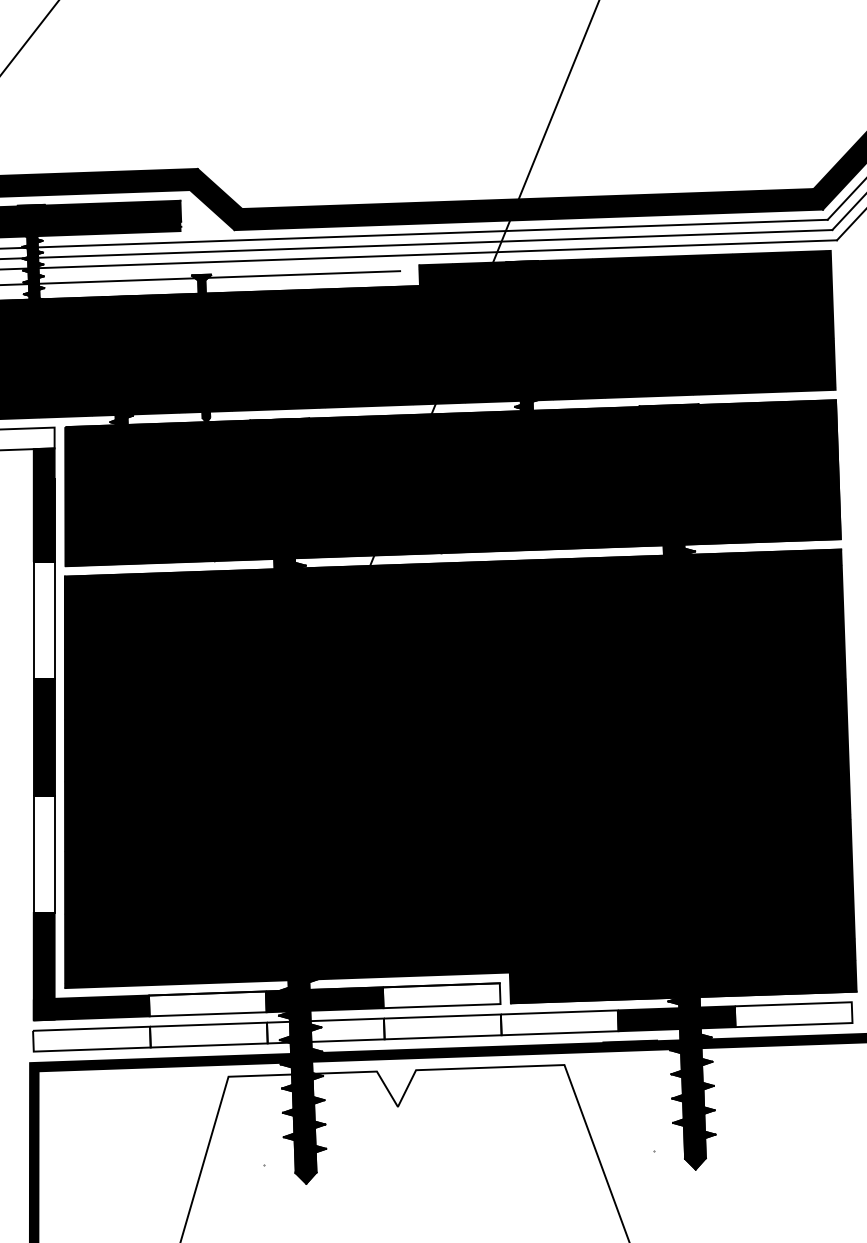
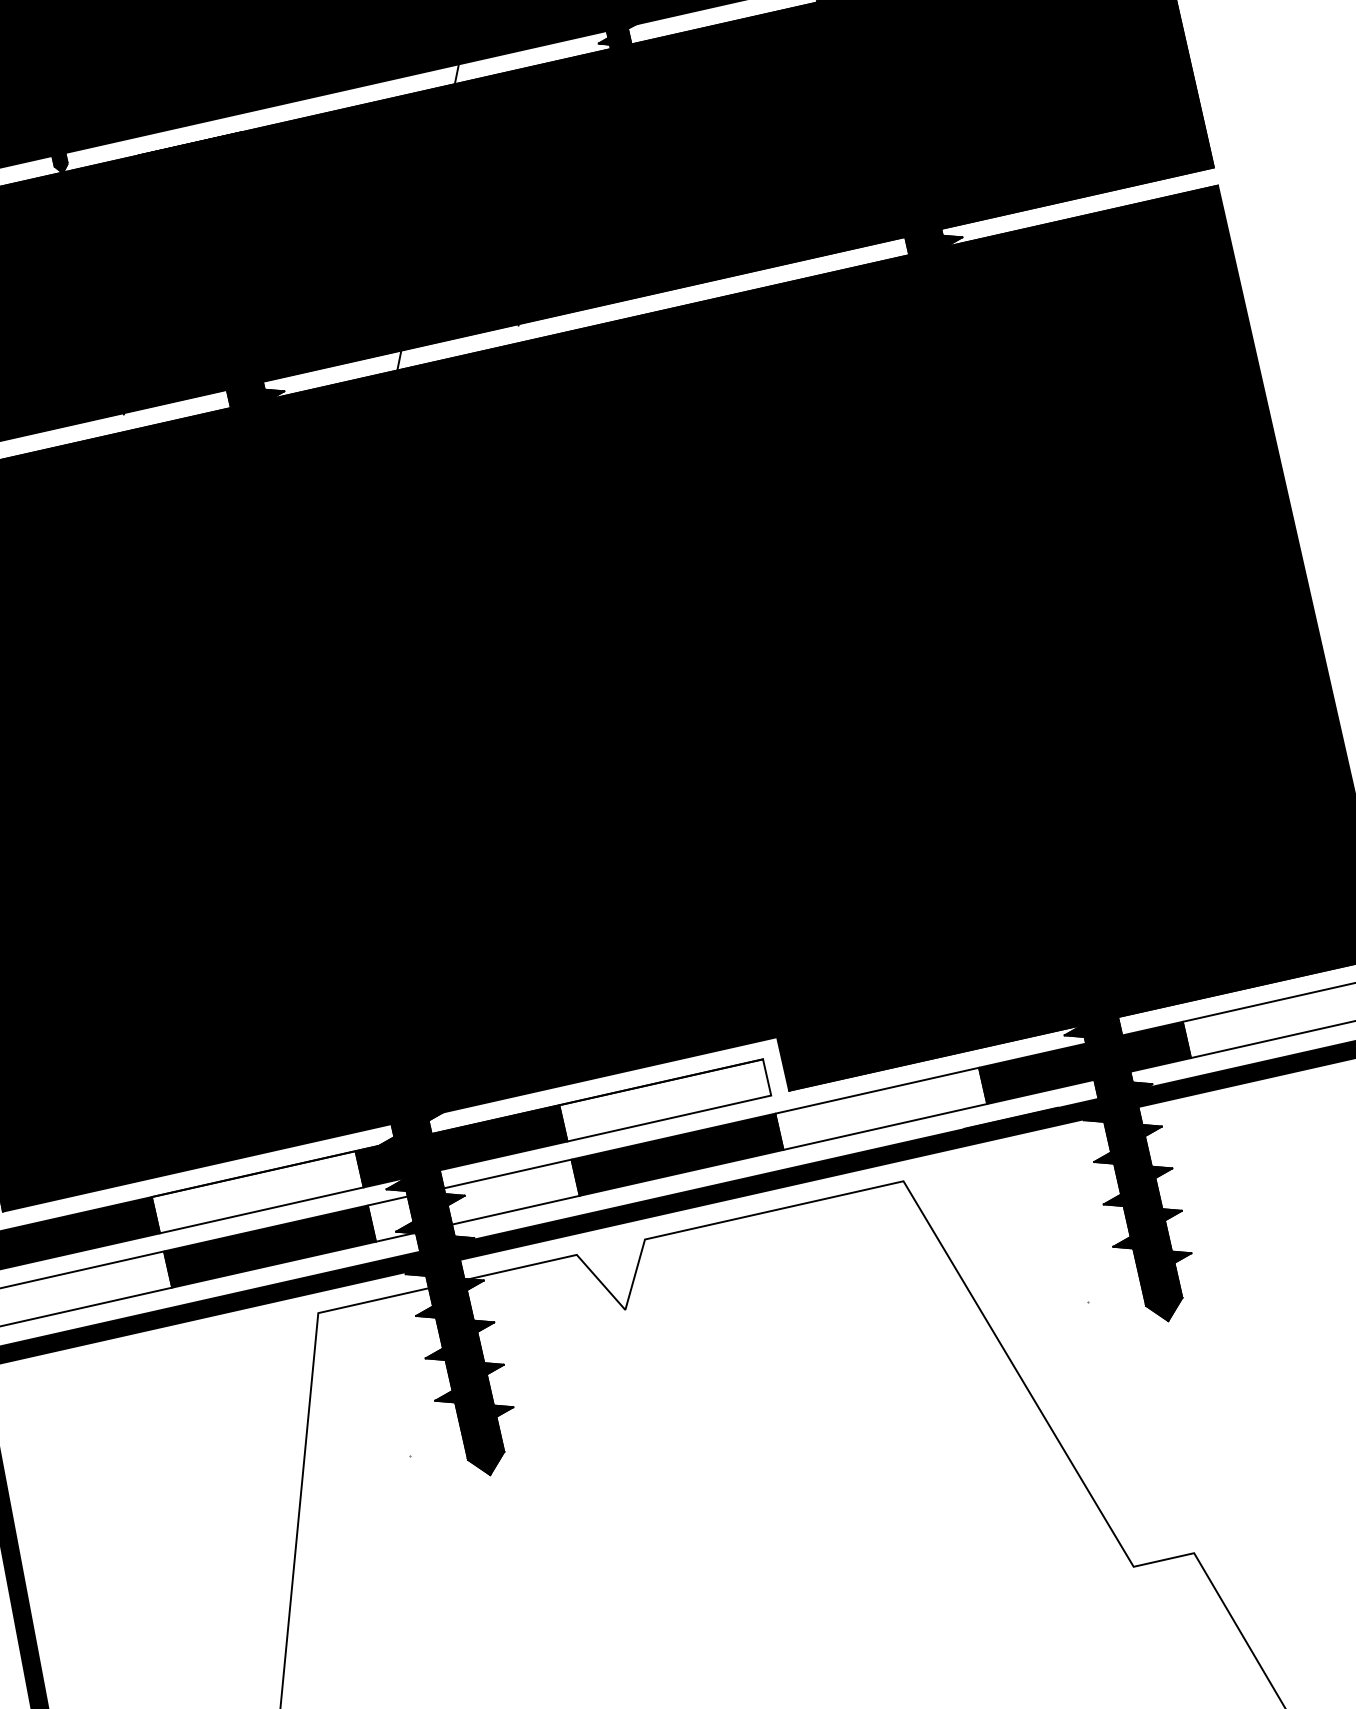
fill: (442, 1026) -> (676, 1154), added
fill: (208, 1034) -> (269, 1245), added

